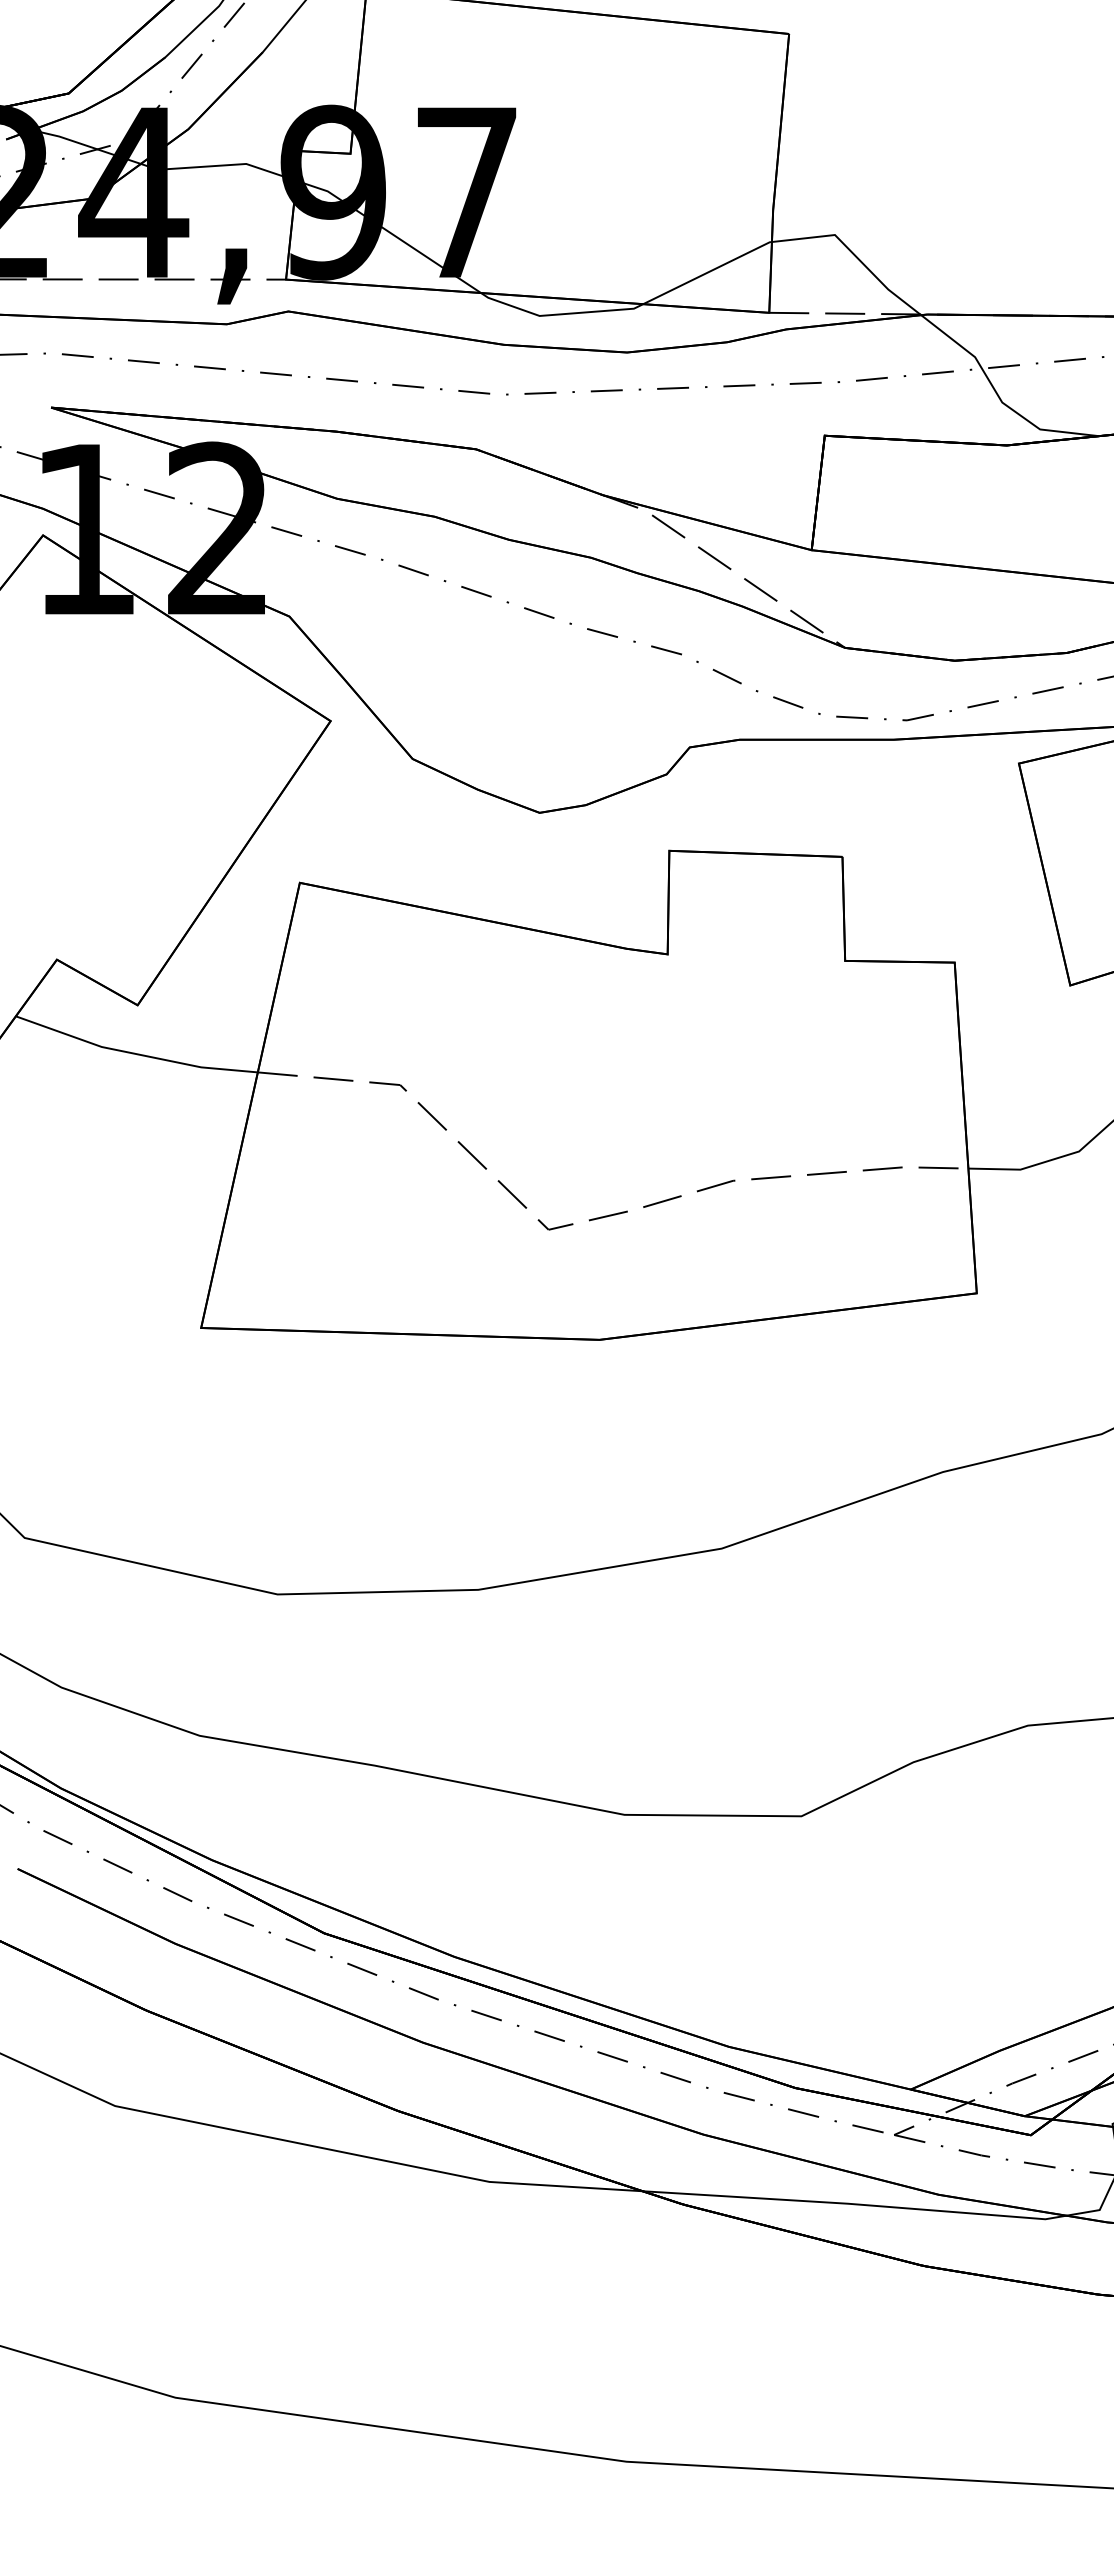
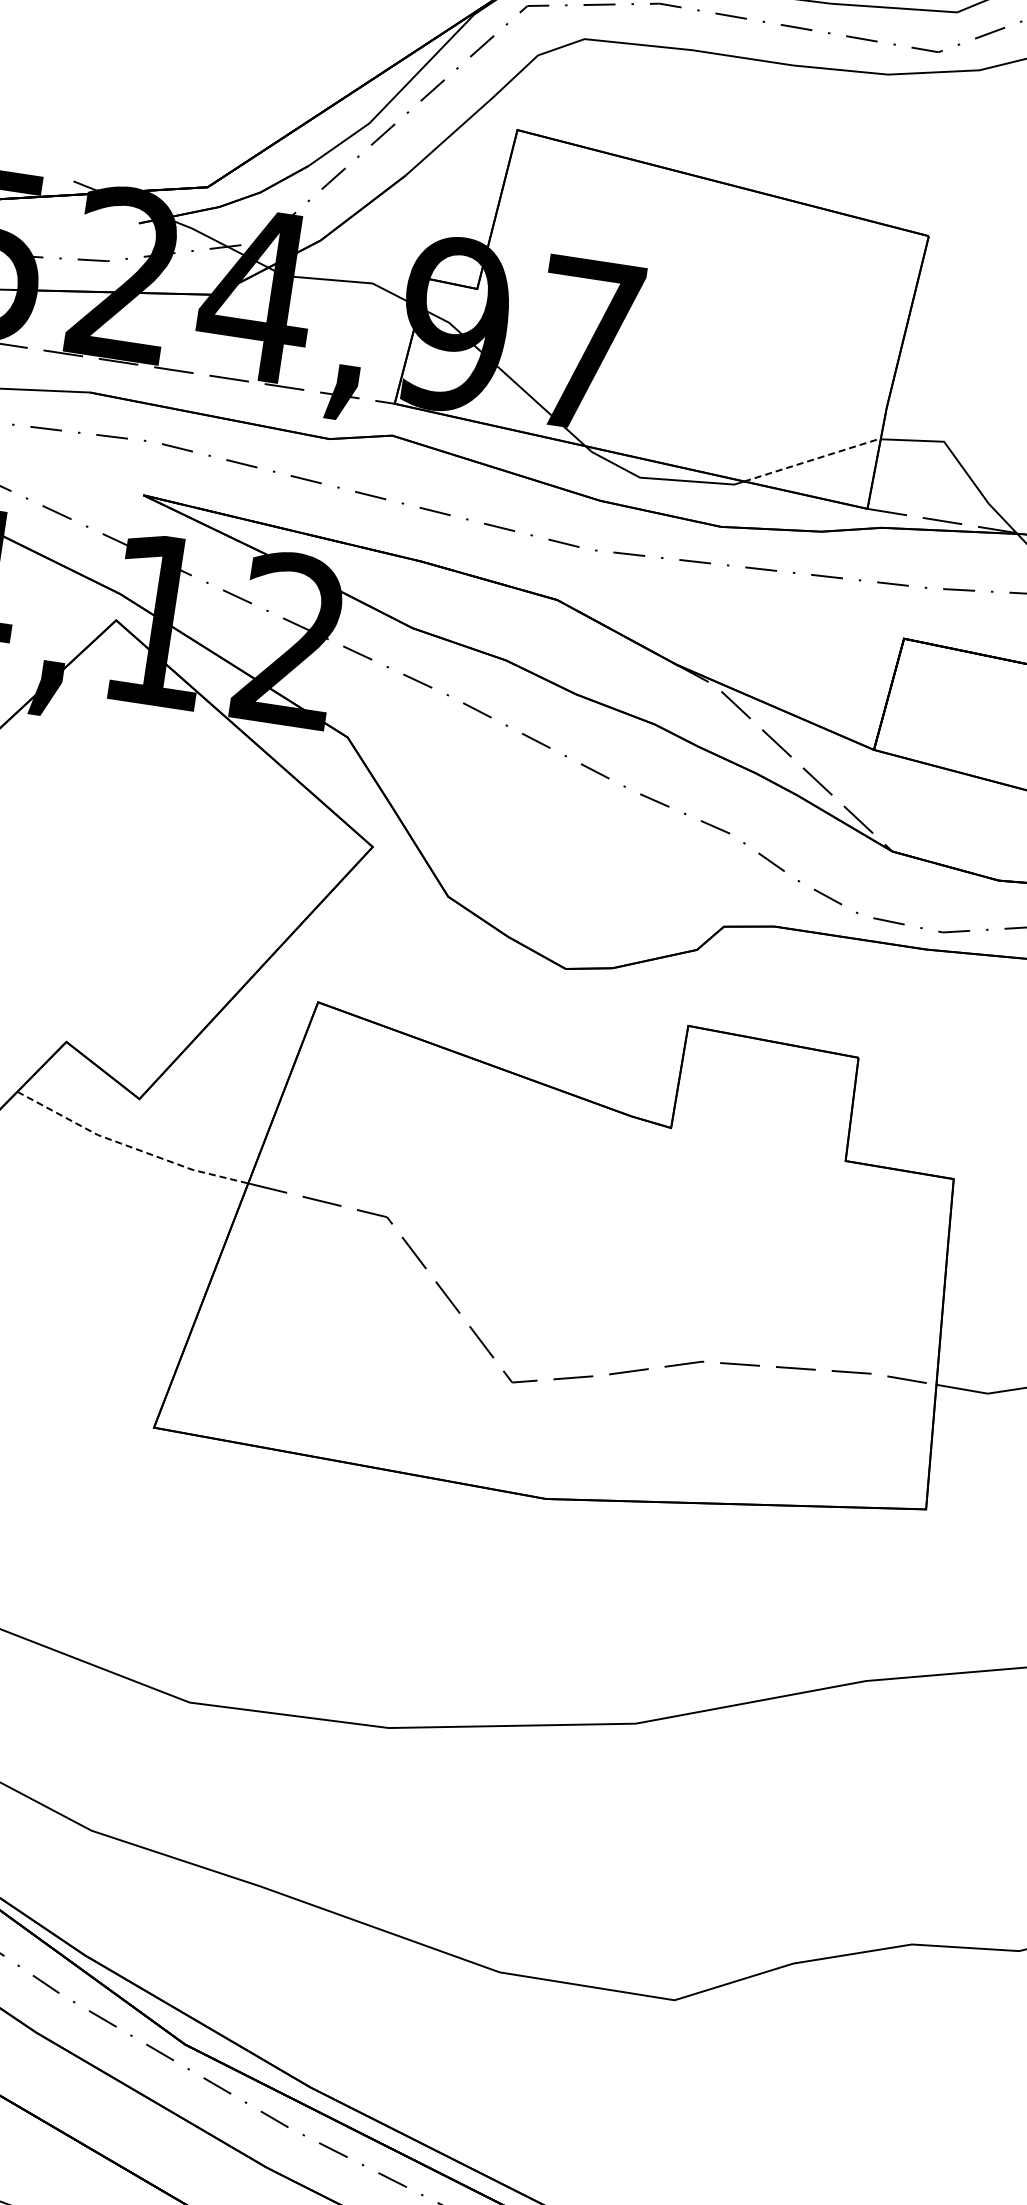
line: (708, 272) -> (813, 459), solid -> dashed
line: (134, 1053) -> (129, 1146), solid -> dashed

